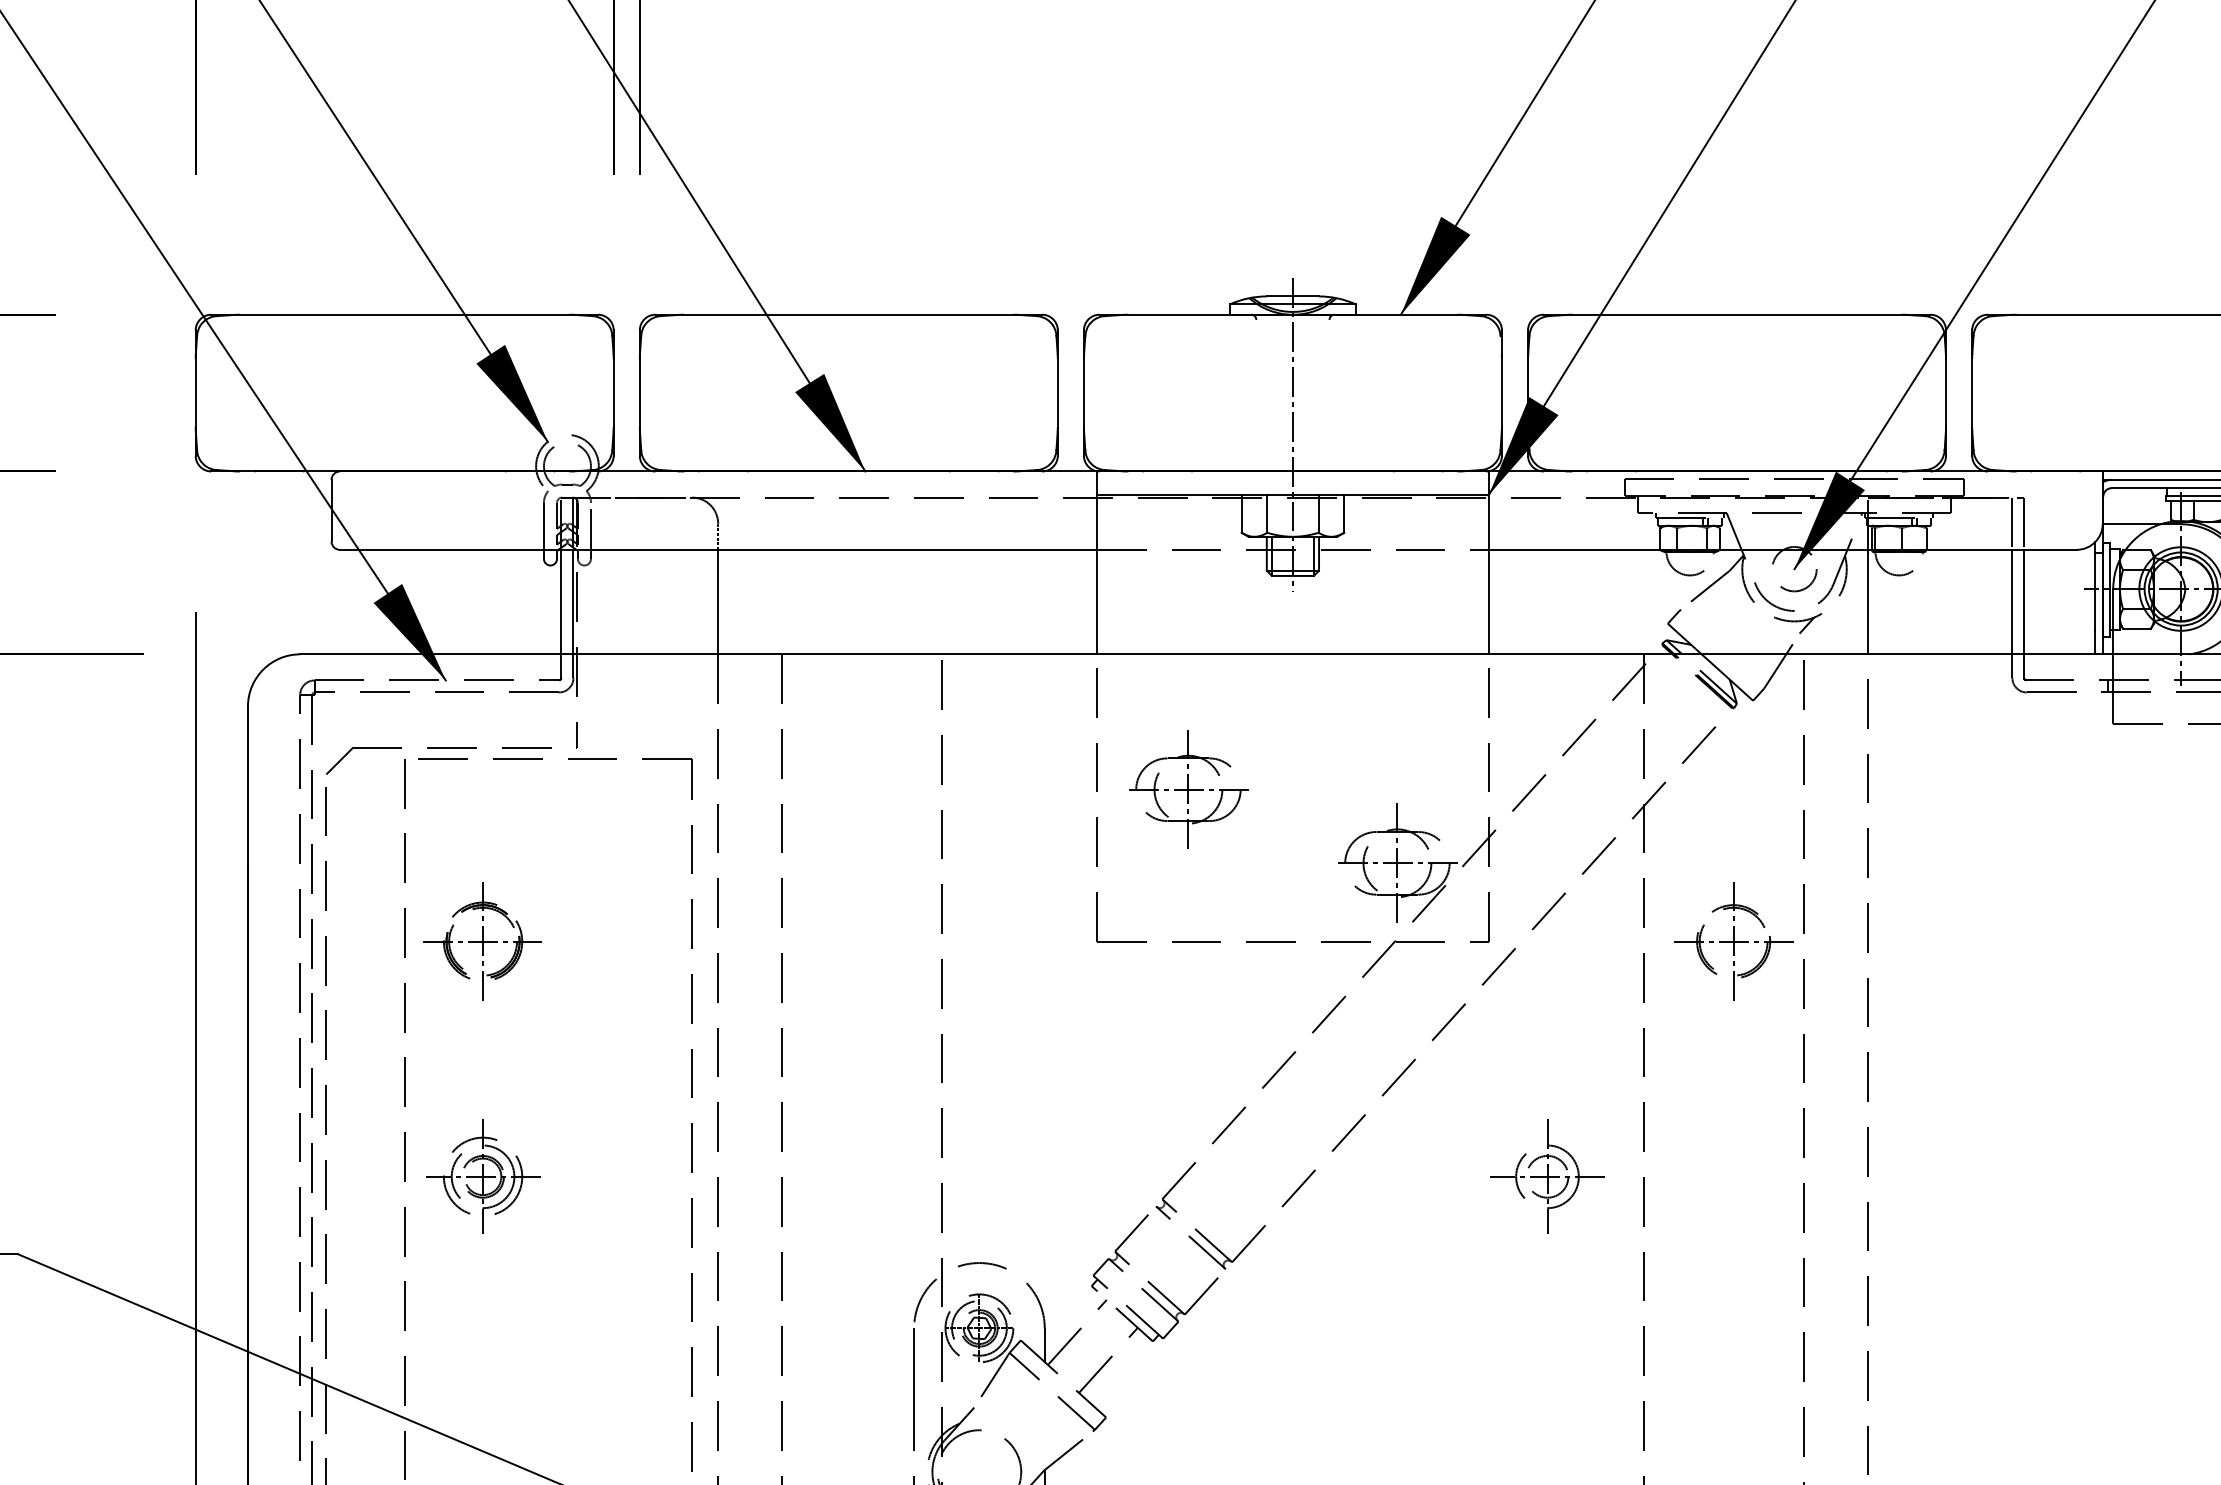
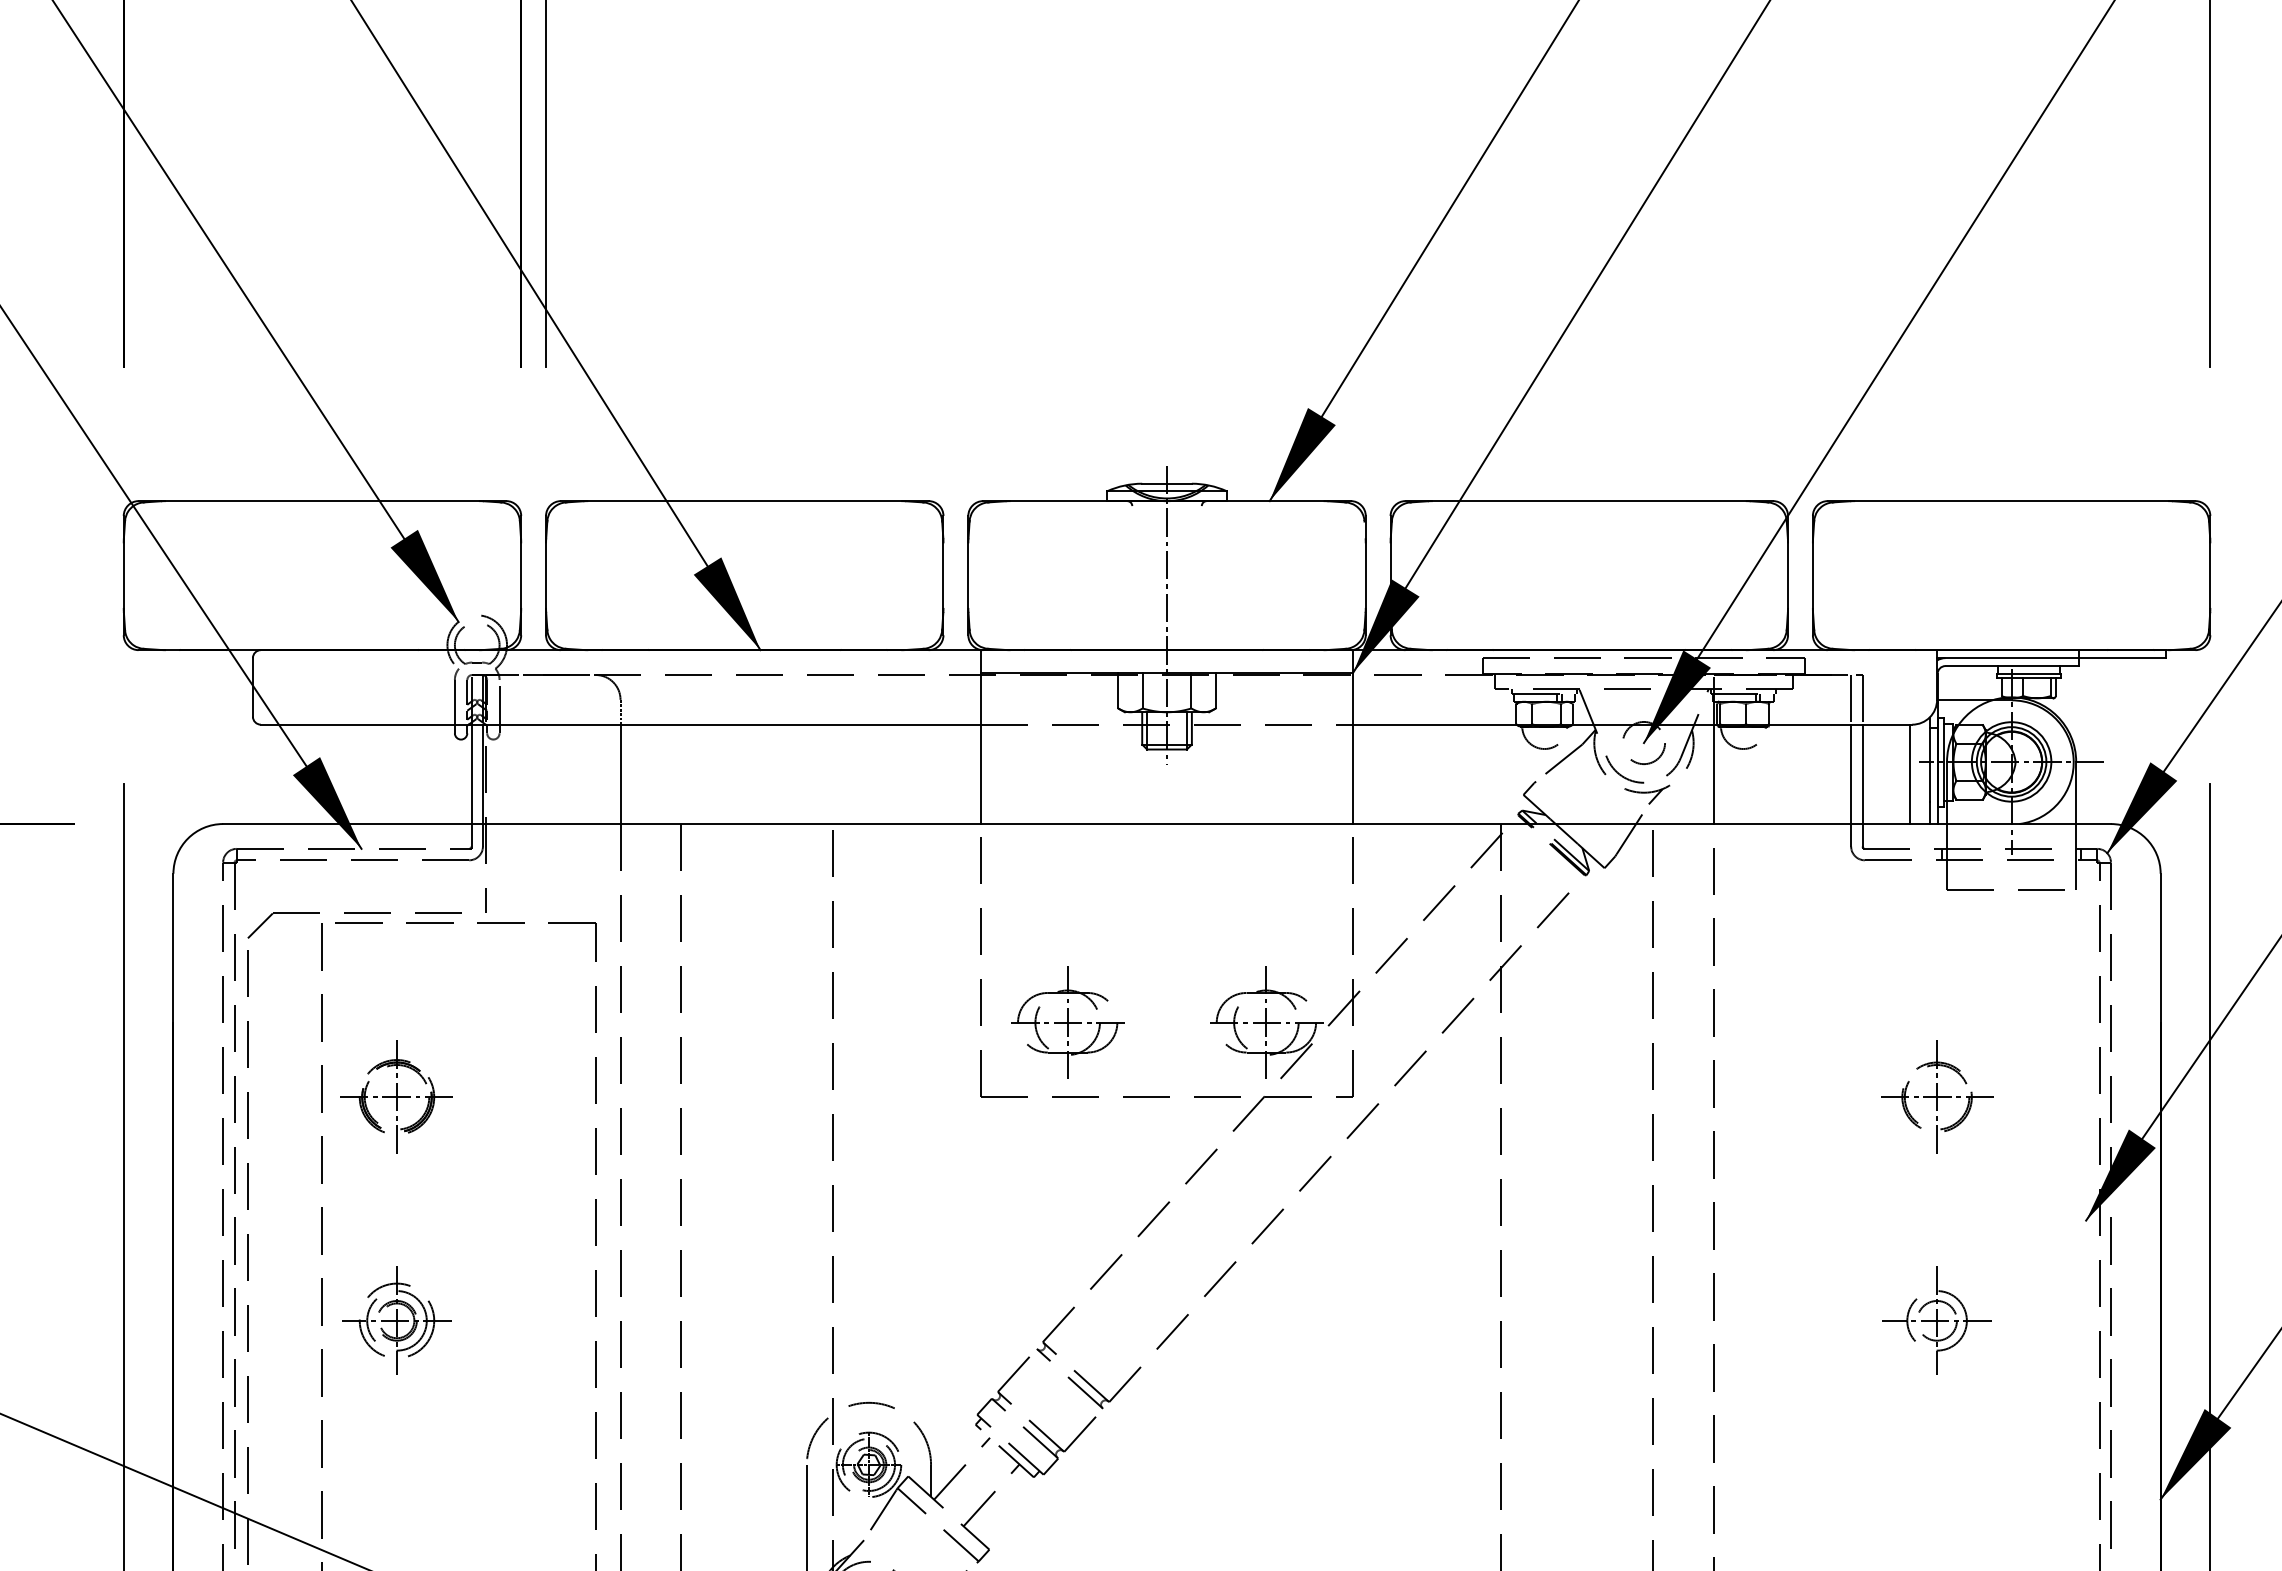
line: (2073, 602) -> (1909, 774), added
part: (1188, 789) -> (1067, 1022), moved
part: (1734, 940) -> (1937, 1096), moved
part: (1546, 1176) -> (1936, 1320), moved

